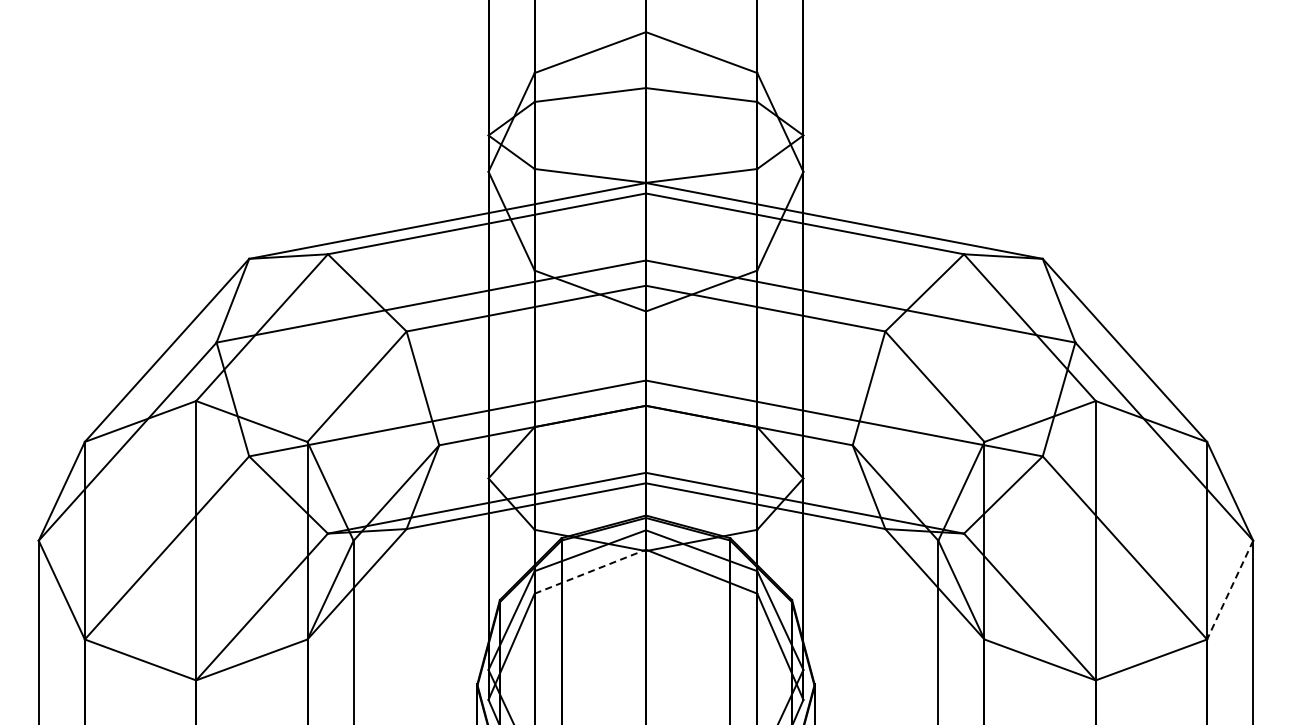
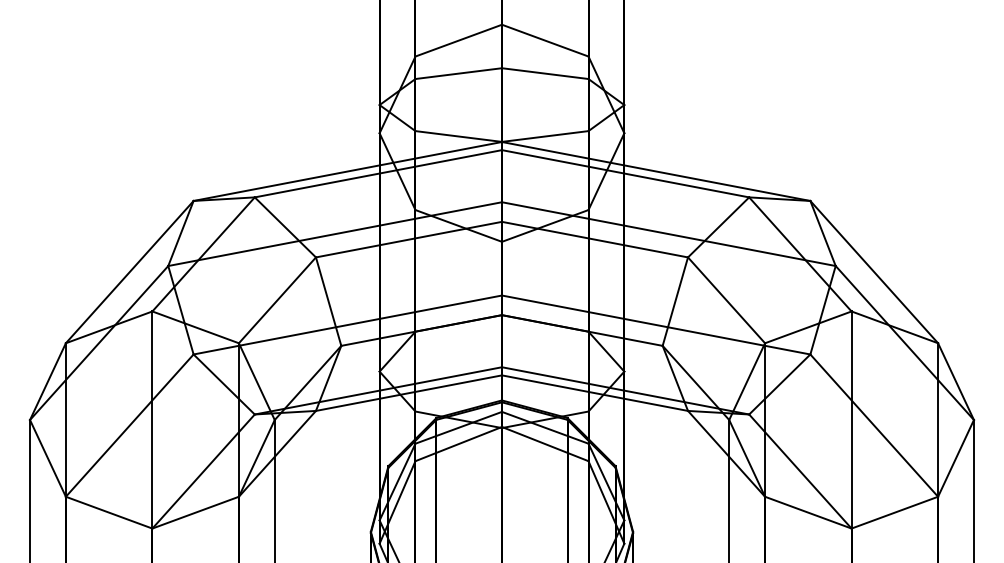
line: (590, 571) -> (458, 443), dashed -> solid
line: (1229, 590) -> (955, 458), dashed -> solid

